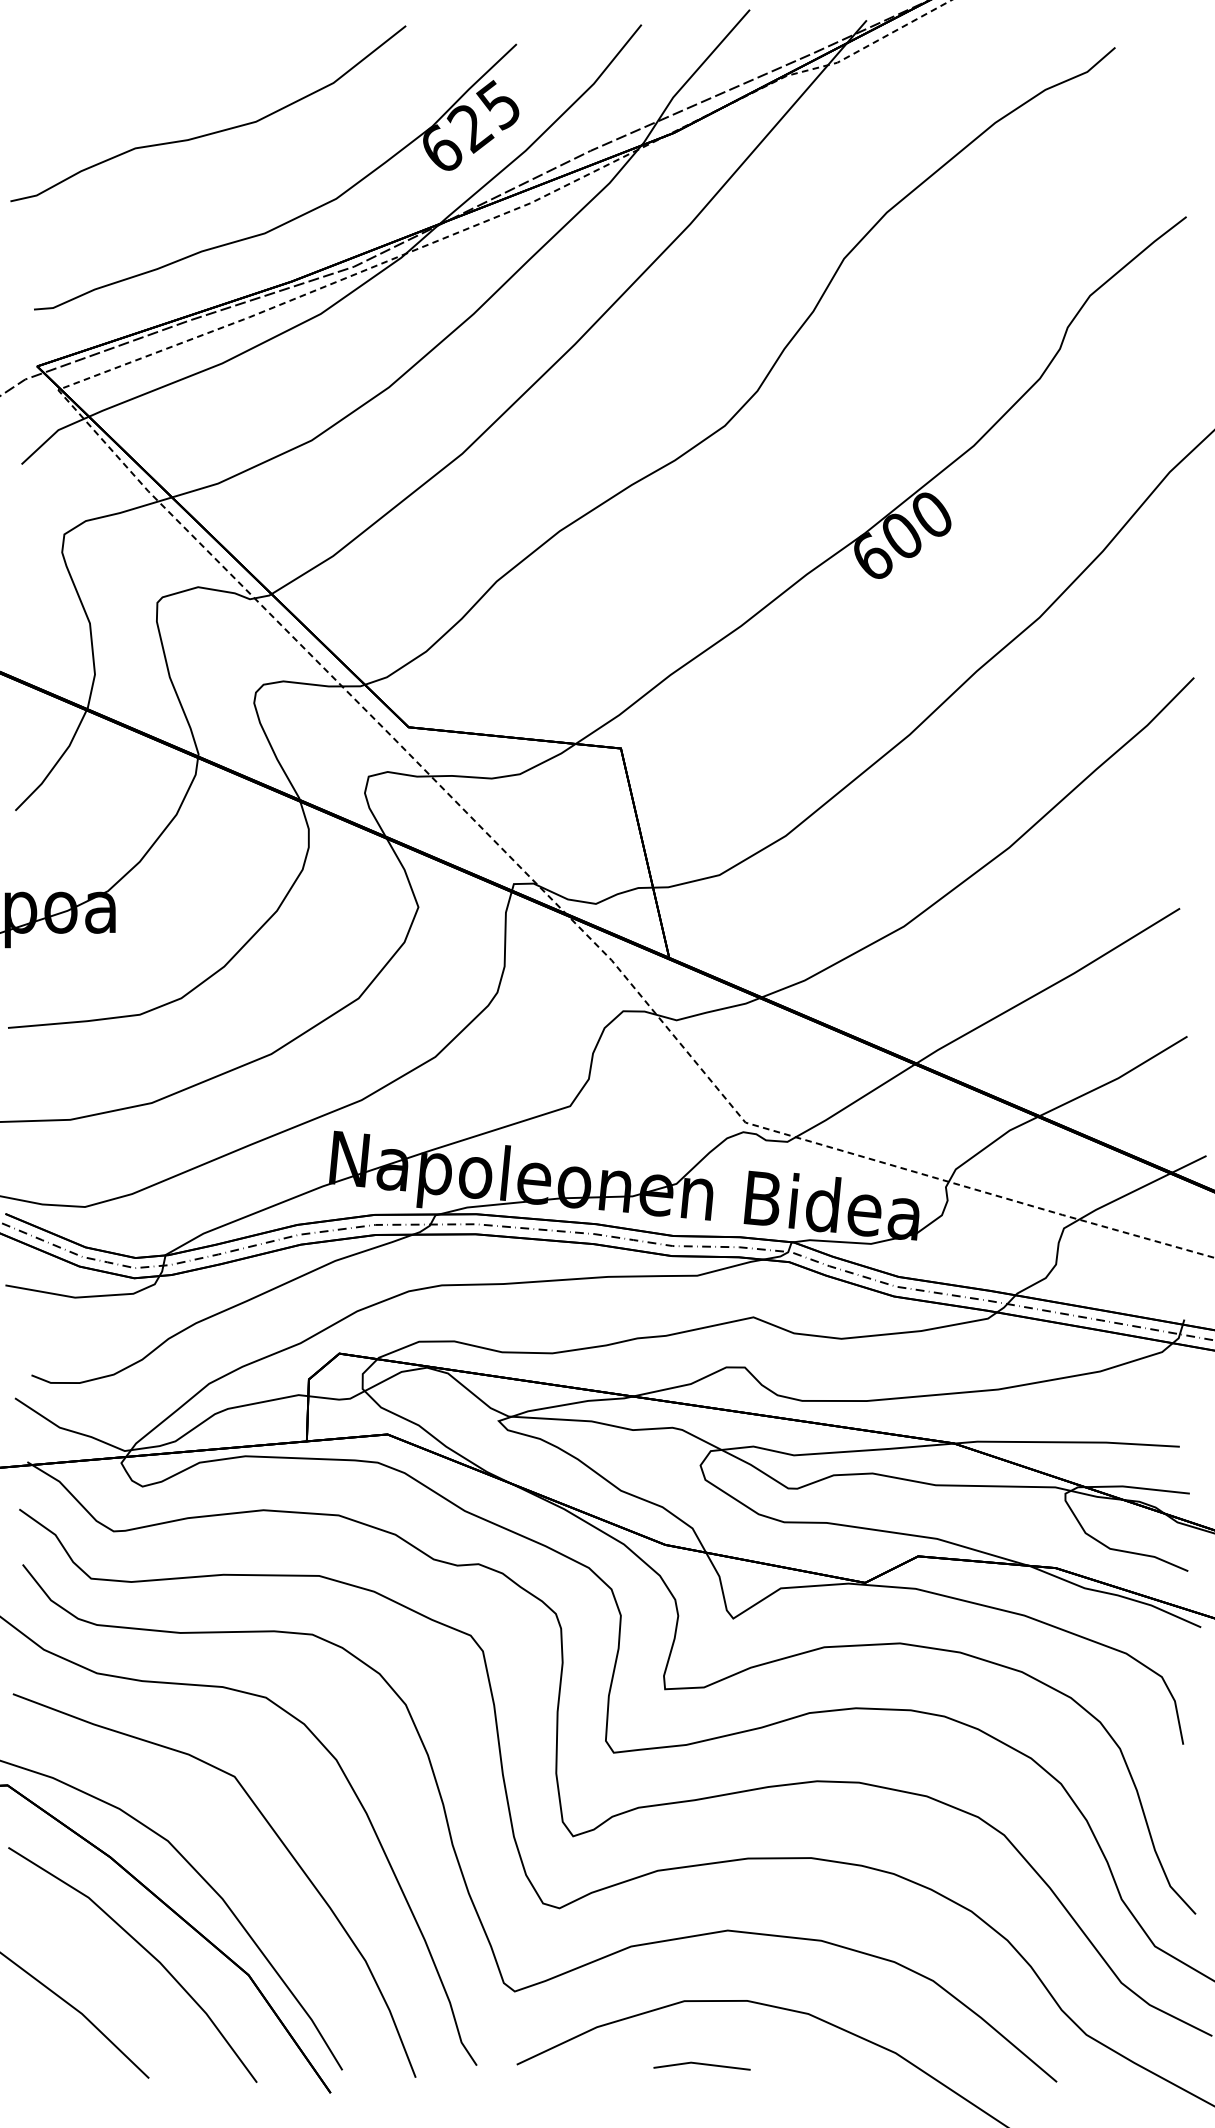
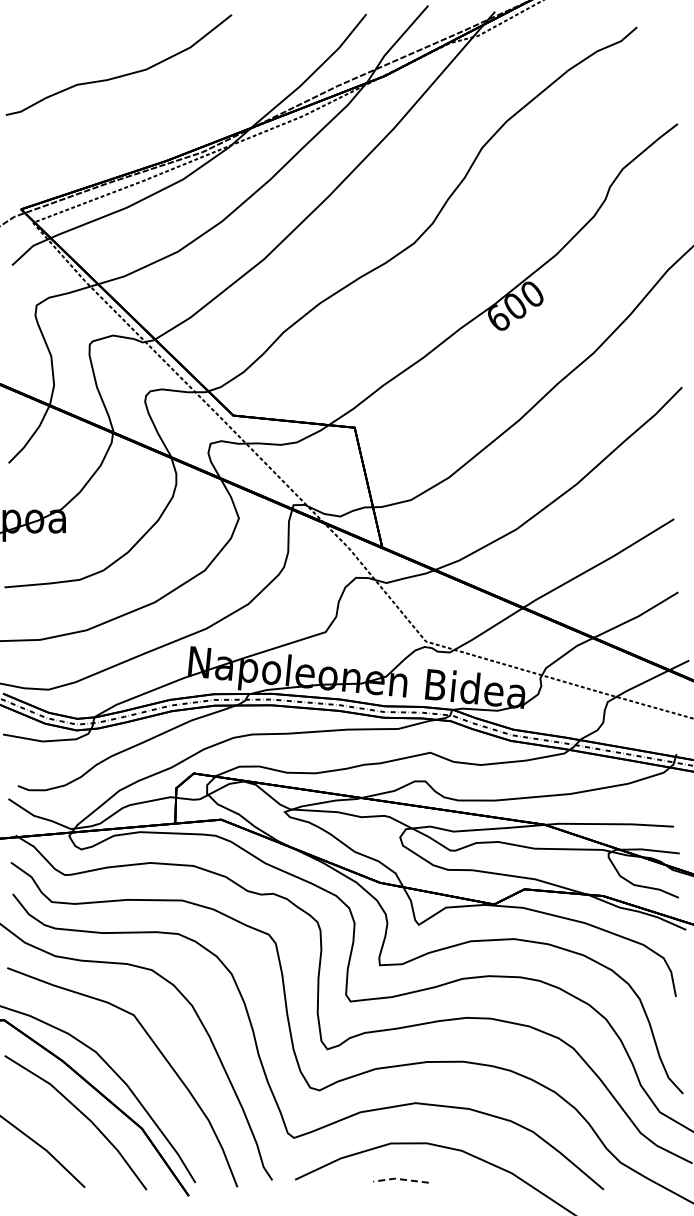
part: (296, 216) -> (169, 123), removed
line: (701, 2064) -> (400, 1179), solid -> dashed

